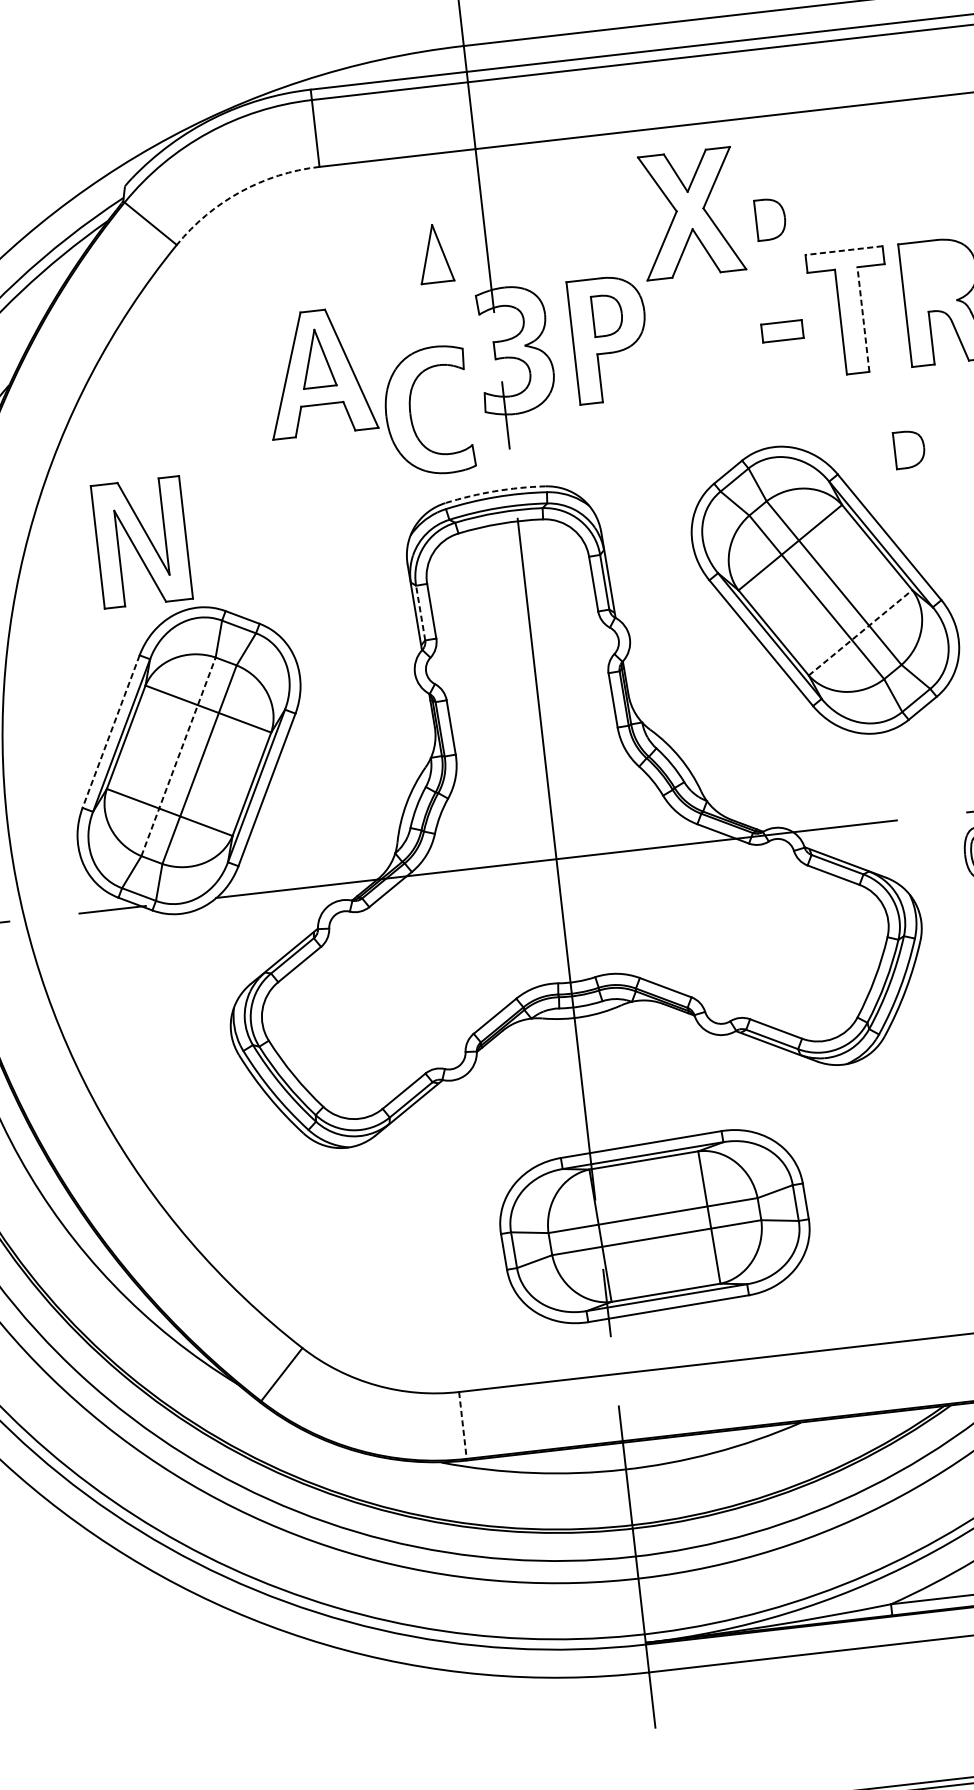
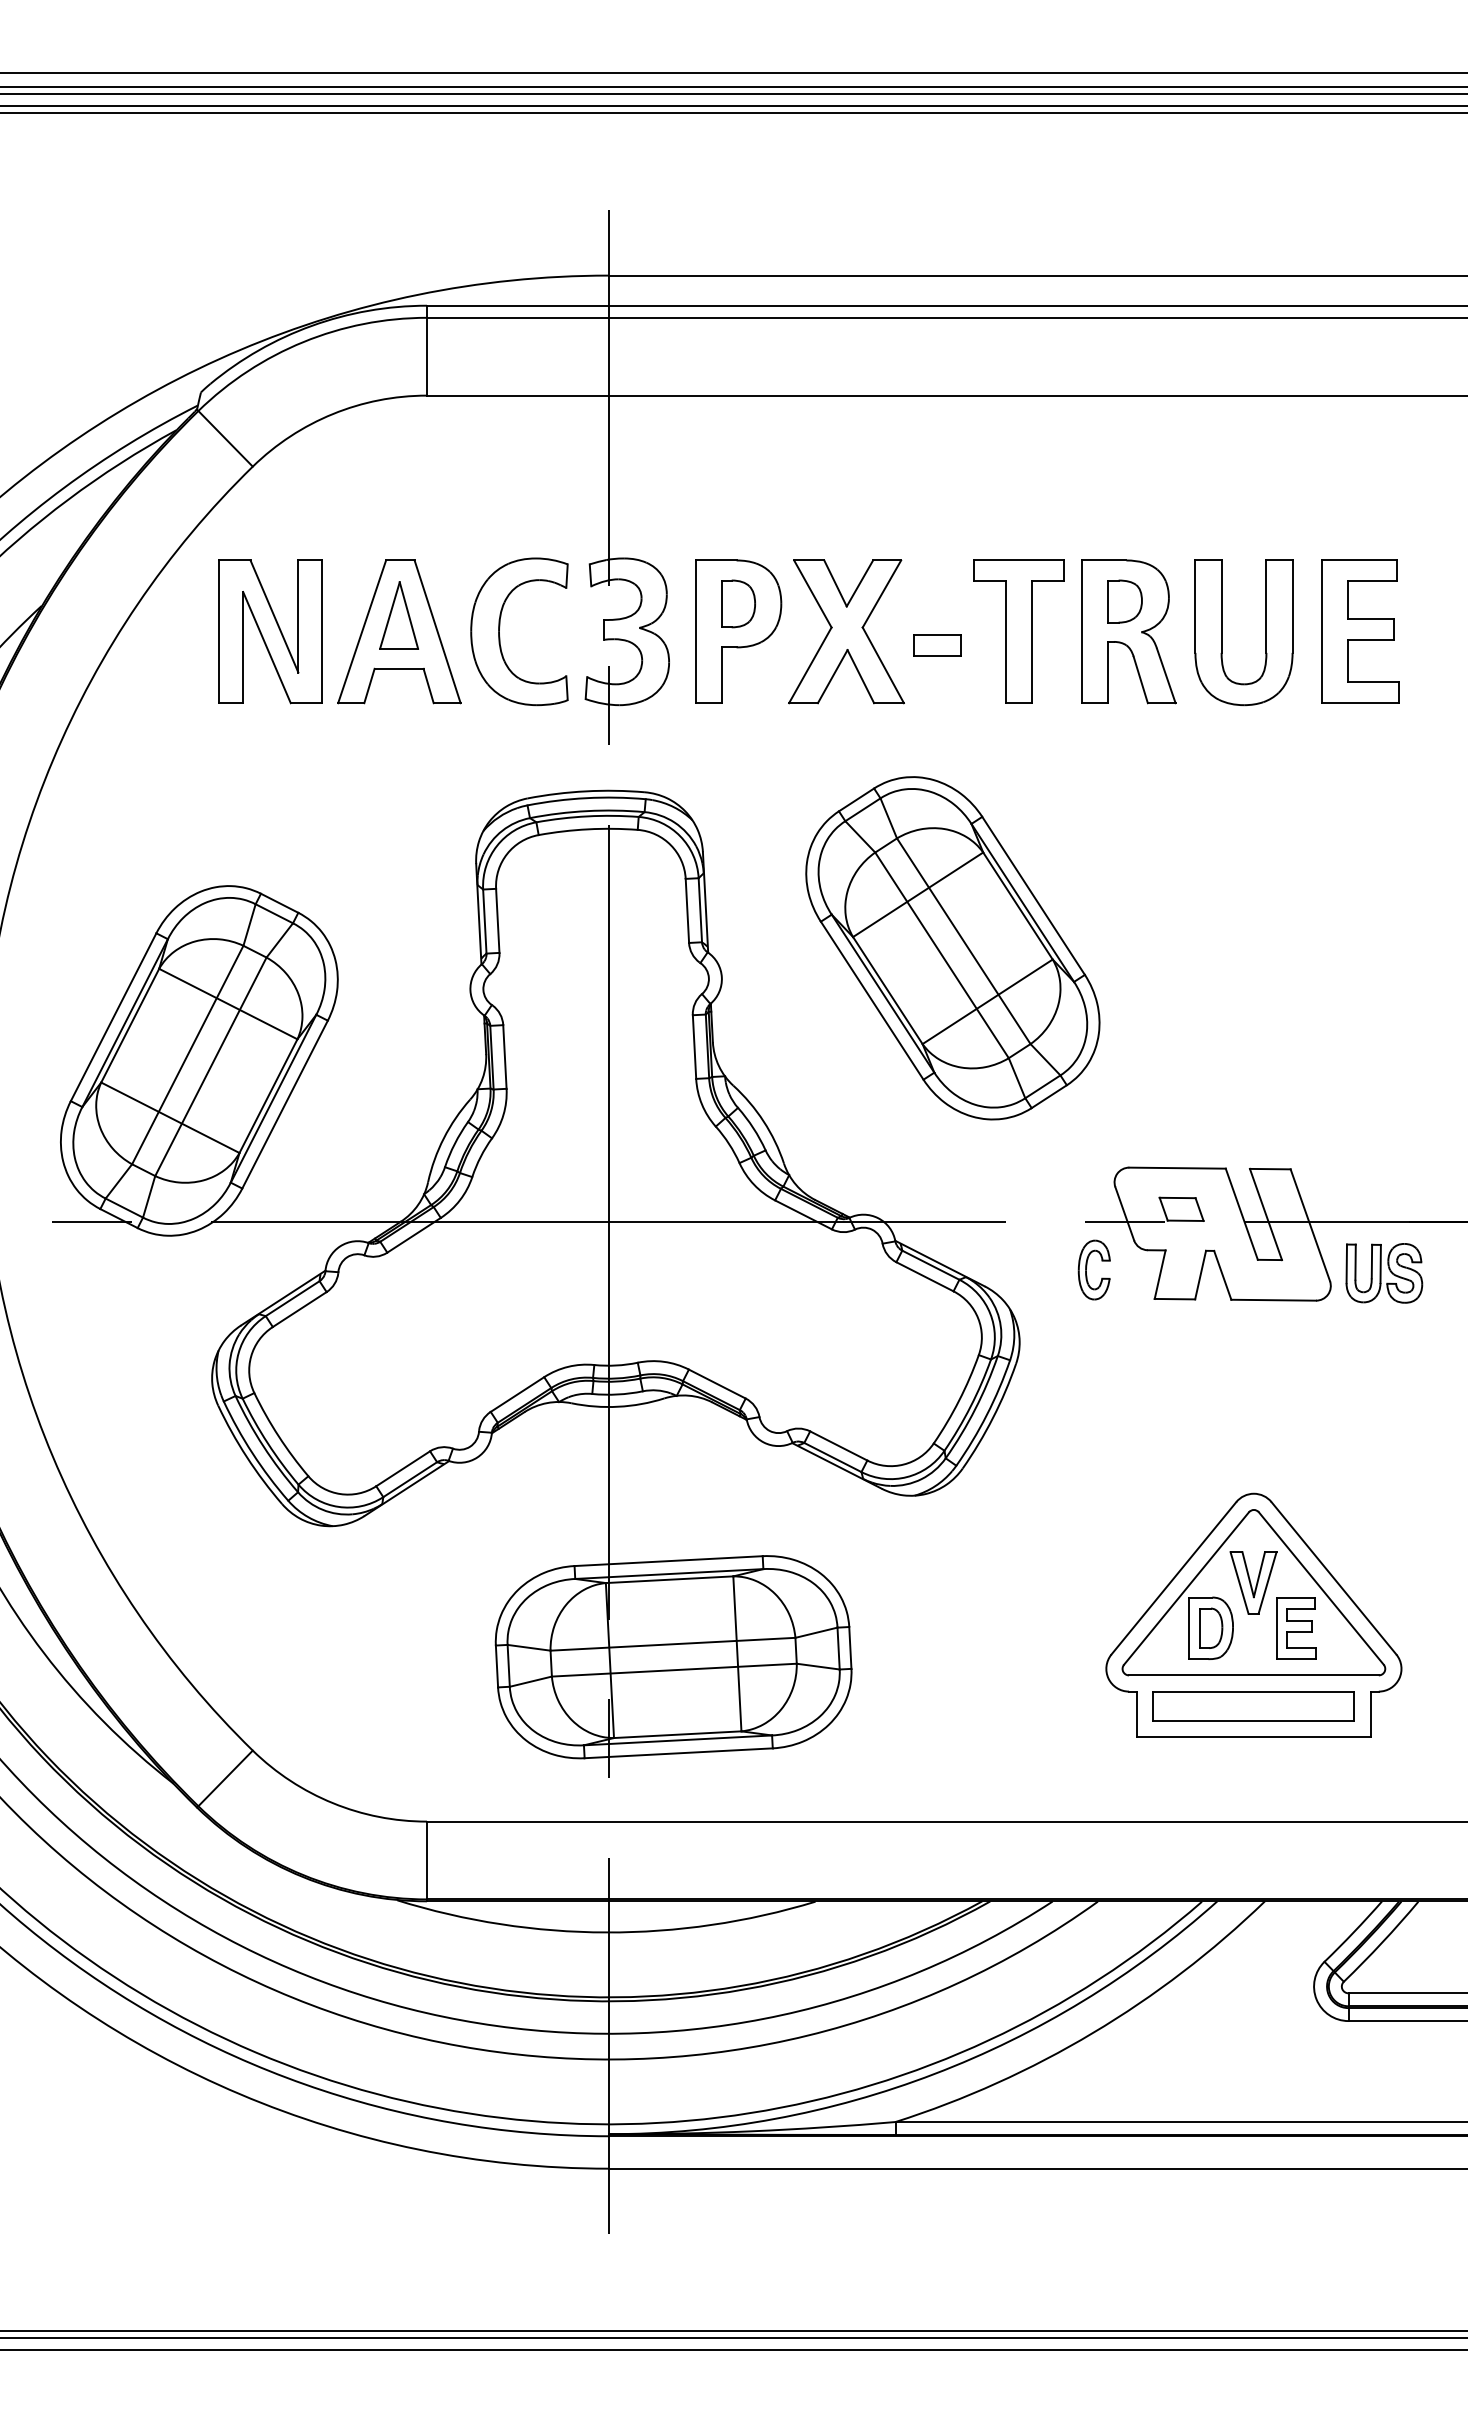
arc: (240, 192) -> (332, 414), dashed -> solid
part: (689, 213) -> (846, 631), moved
part: (770, 218) -> (938, 514), removed
line: (843, 250) -> (1018, 560), dashed -> solid
part: (435, 253) -> (548, 510), removed
line: (863, 319) -> (1031, 642), dashed -> solid
part: (411, 408) -> (500, 626), moved
part: (909, 449) -> (1124, 601), moved
arc: (495, 491) -> (586, 791), dashed -> solid
part: (141, 542) -> (270, 631), moved
line: (420, 613) -> (484, 921), dashed -> solid
line: (860, 632) -> (987, 1001), dashed -> solid
line: (111, 731) -> (113, 1017), dashed -> solid
line: (178, 757) -> (187, 1055), dashed -> solid
line: (463, 1426) -> (427, 1861), dashed -> solid

